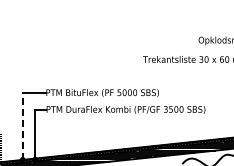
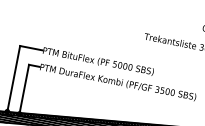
line: (22, 125) -> (13, 78), dashed -> solid

